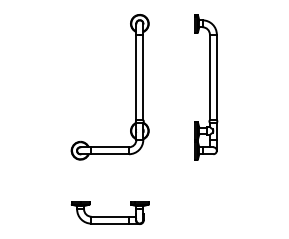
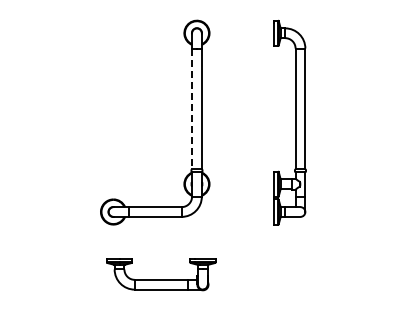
line: (136, 77) -> (192, 109), solid -> dashed
part: (110, 212) -> (161, 274), moved

